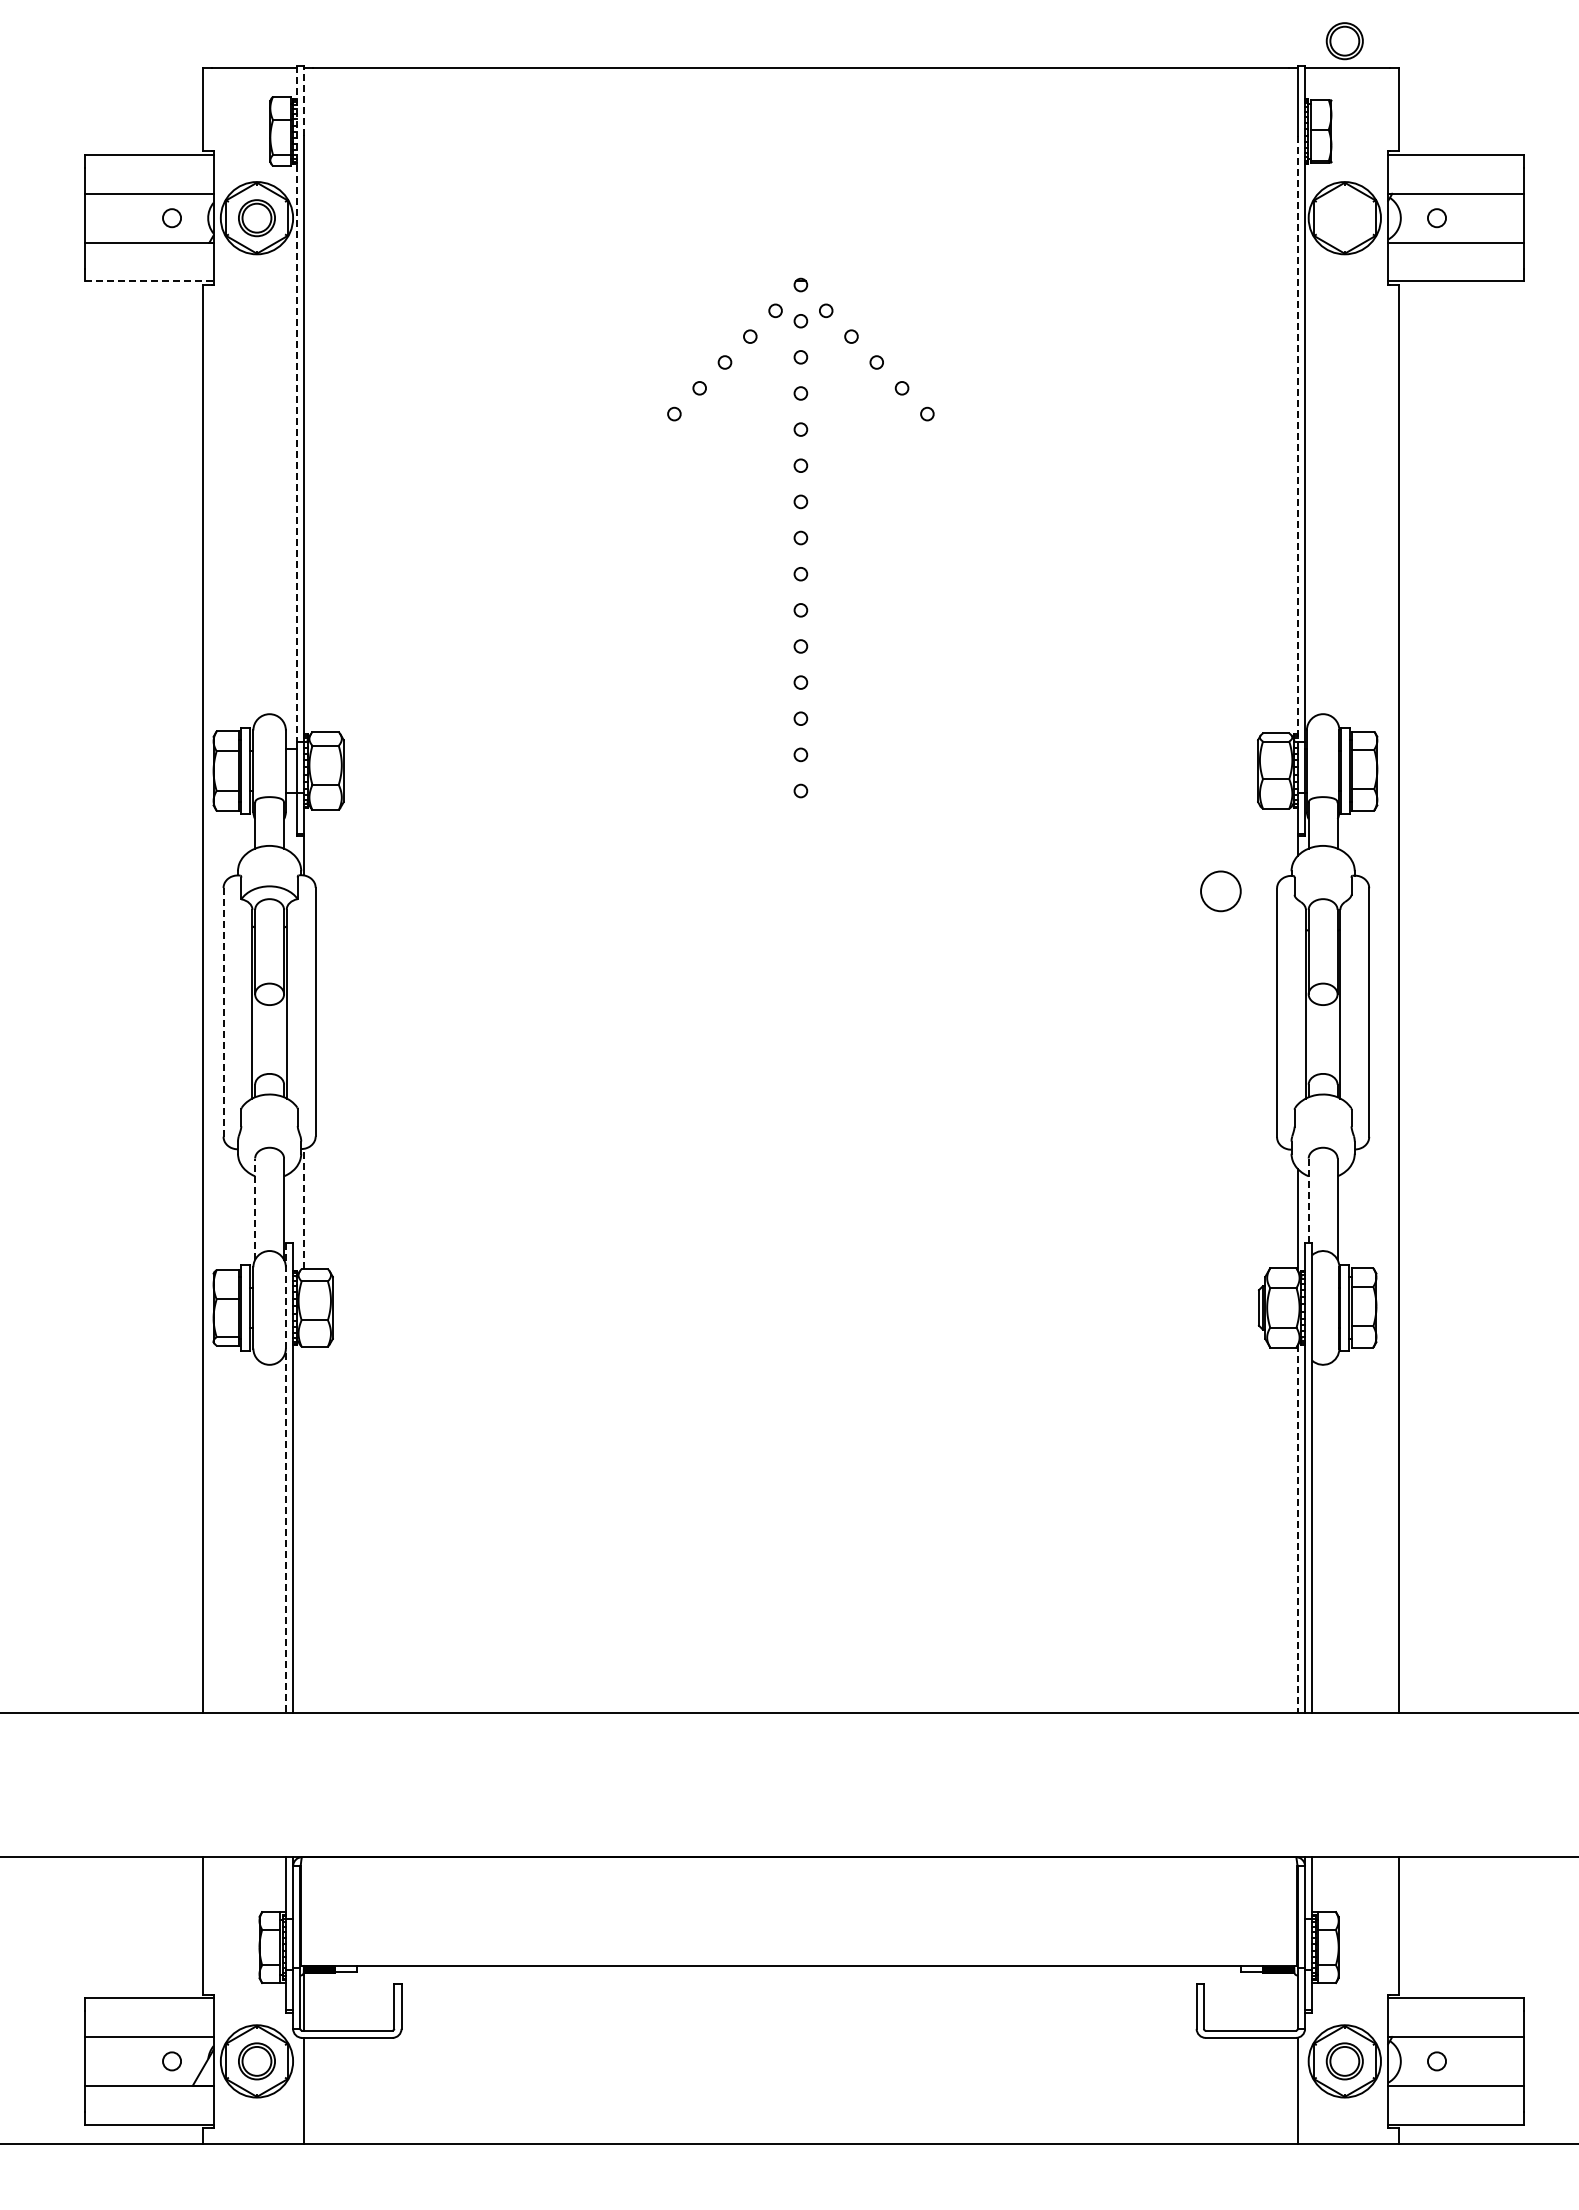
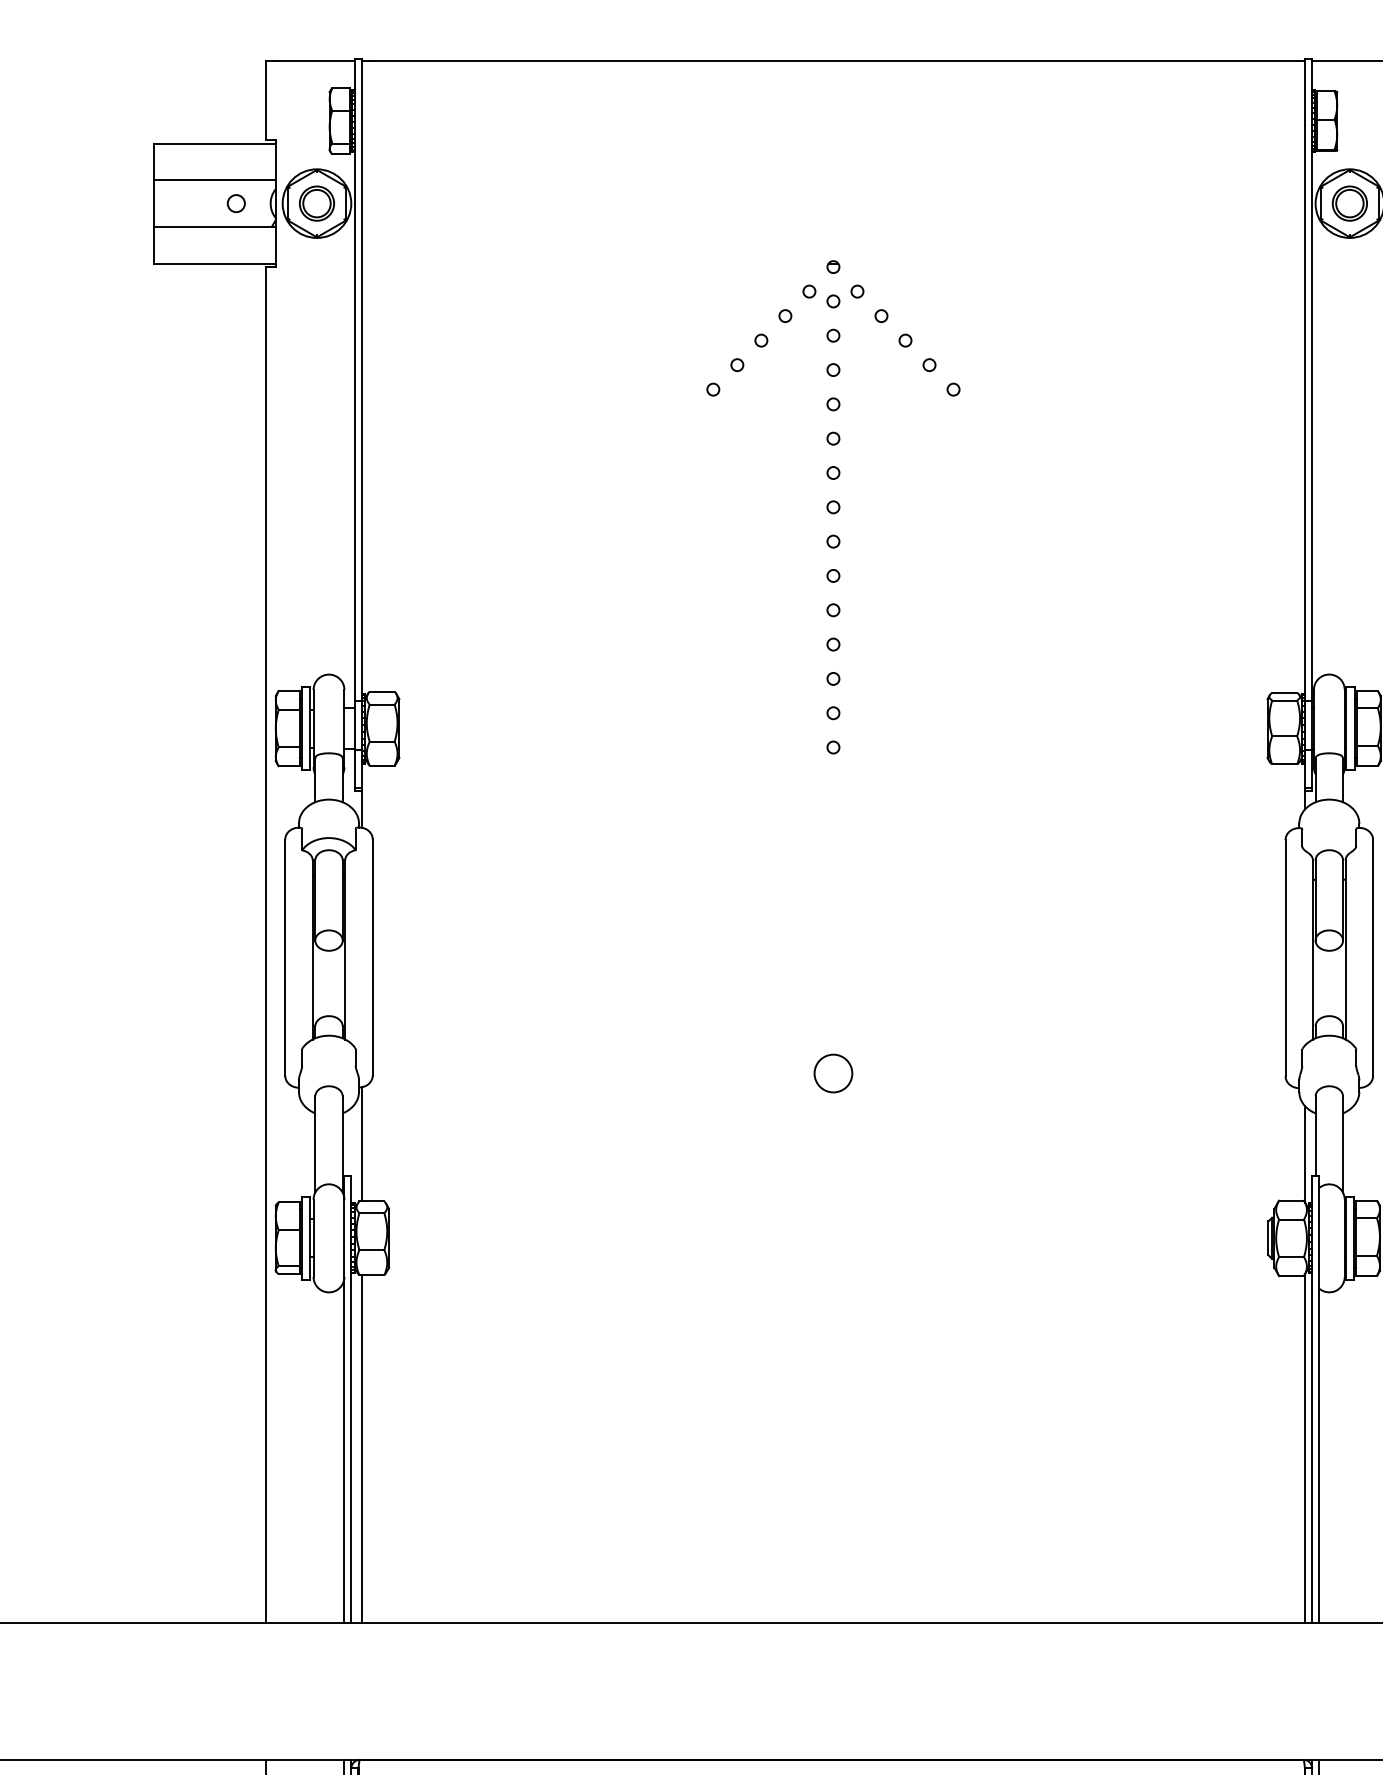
part: (1344, 41) -> (1349, 203), moved
line: (303, 101) -> (361, 92), dashed -> solid
line: (149, 281) -> (214, 263), dashed -> solid
line: (296, 404) -> (354, 380), dashed -> solid
line: (1297, 439) -> (1304, 413), dashed -> solid
circle: (1220, 891) -> (833, 1073), moved
line: (223, 1011) -> (285, 956), dashed -> solid
line: (1308, 1200) -> (1315, 1136), dashed -> solid
line: (303, 1208) -> (361, 1143), dashed -> solid
line: (255, 1209) -> (315, 1144), dashed -> solid
line: (285, 1477) -> (344, 1399), dashed -> solid
line: (1297, 1528) -> (1304, 1447), dashed -> solid
line: (303, 1529) -> (361, 1448), added

